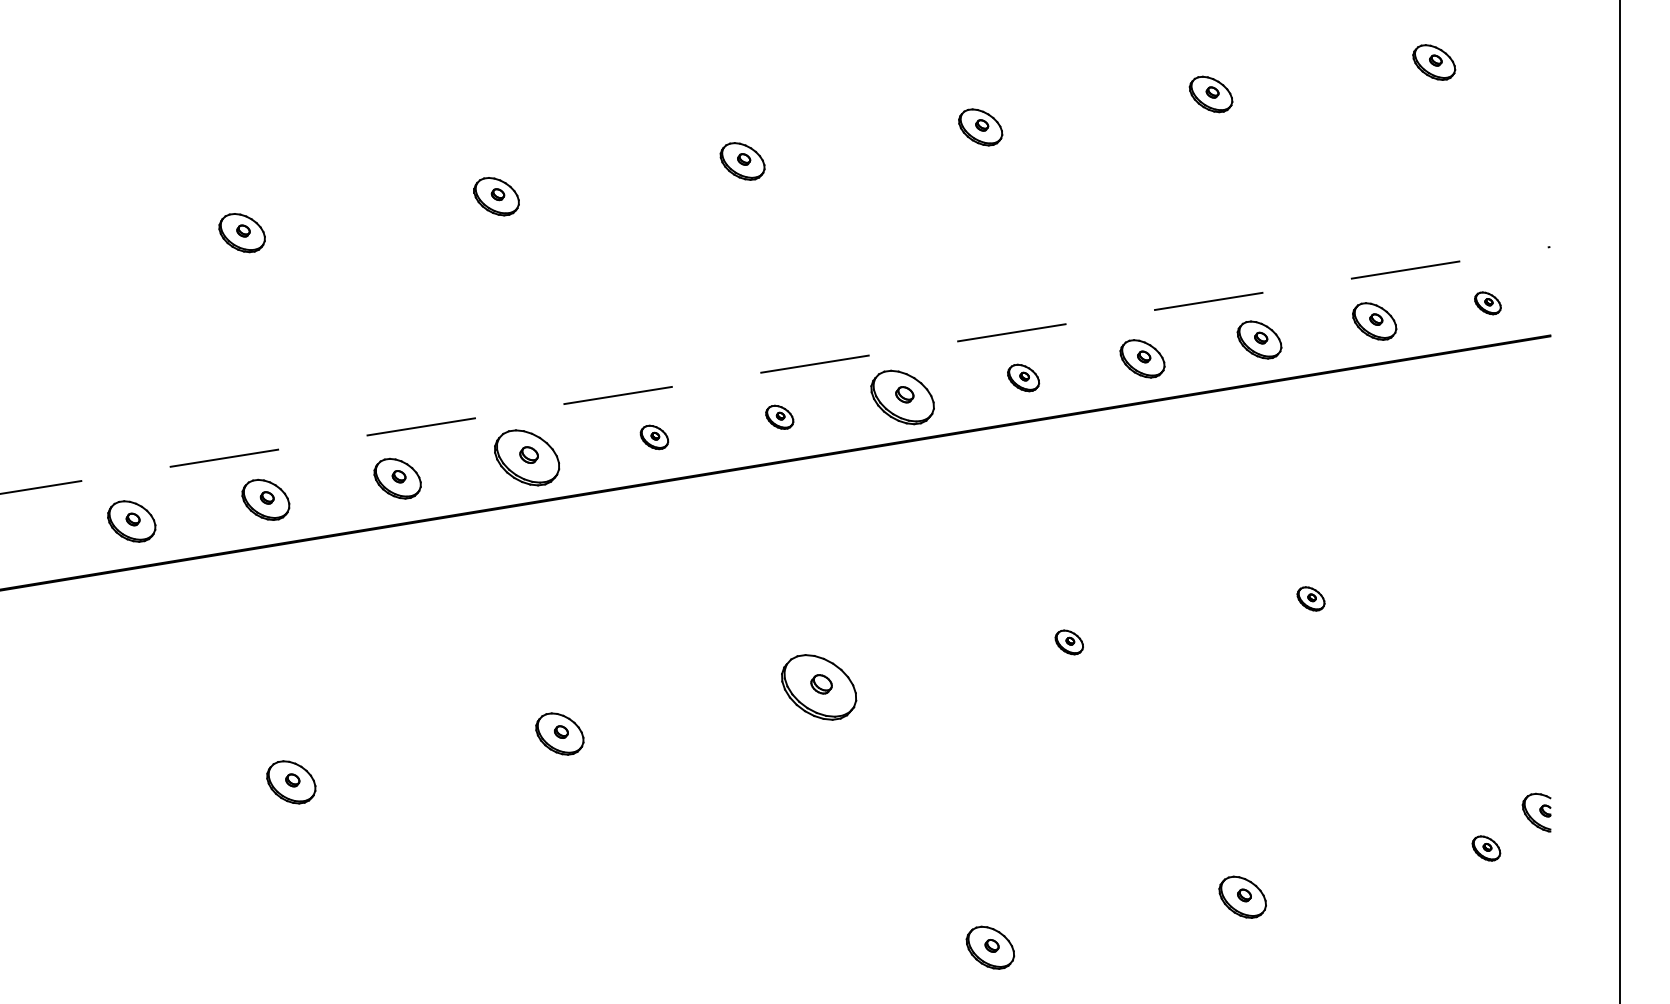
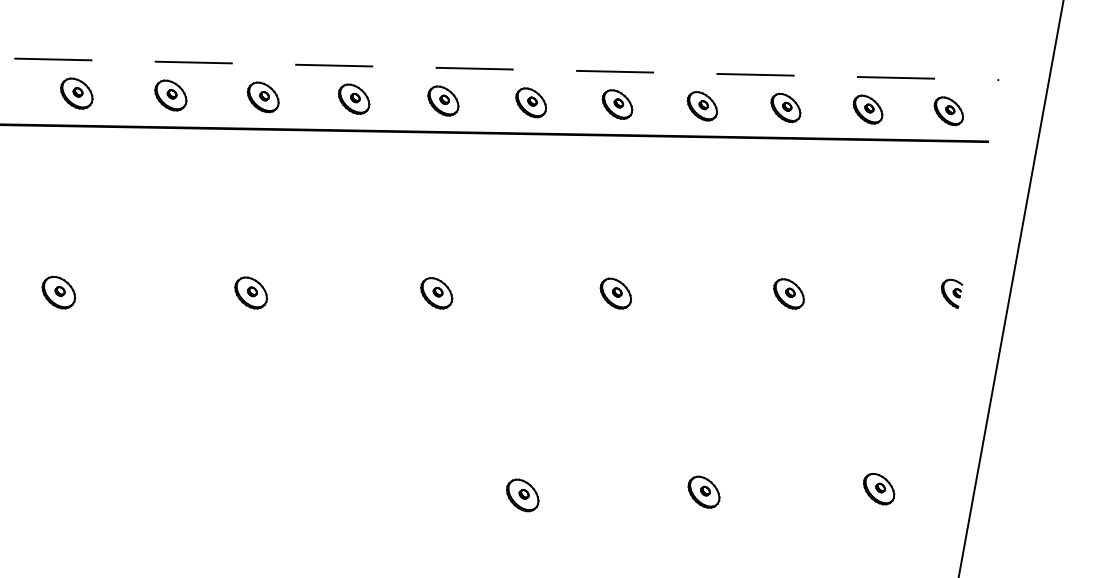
part: (1487, 303) -> (948, 111), size x1.67
part: (1023, 377) -> (617, 104), size x1.43
part: (902, 397) -> (531, 102), size x0.71
part: (779, 417) -> (443, 101), size x1.67
part: (654, 437) -> (354, 99), size x1.67
part: (527, 457) -> (263, 97), size x0.71
part: (1310, 598) -> (788, 293), size x1.67
part: (1069, 642) -> (616, 293), size x1.67
part: (818, 687) -> (436, 293), size x0.62
part: (1536, 812) -> (950, 292), moved
part: (1486, 848) -> (879, 489), size x1.67

